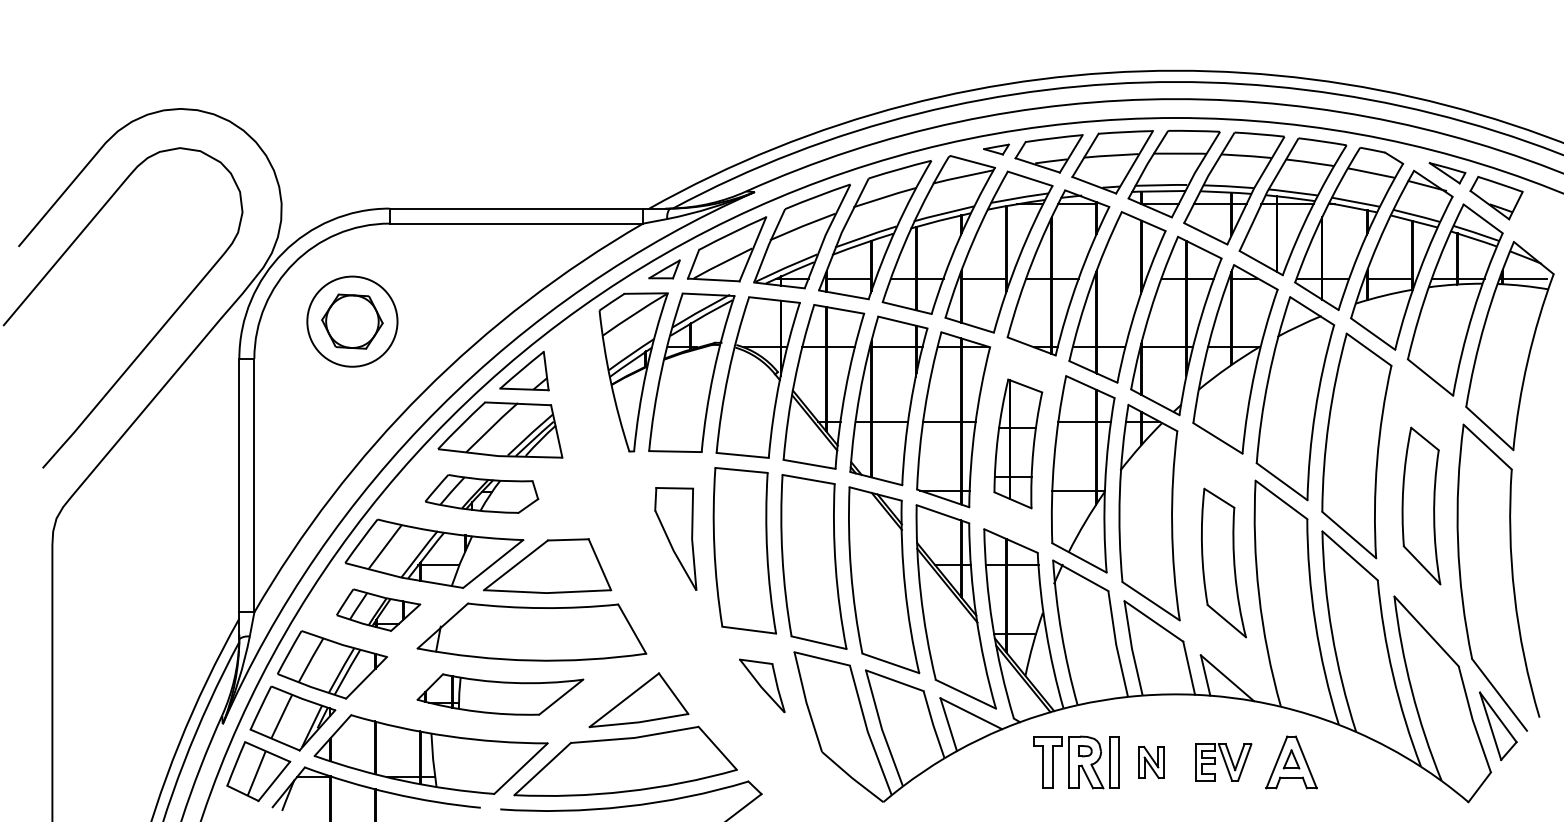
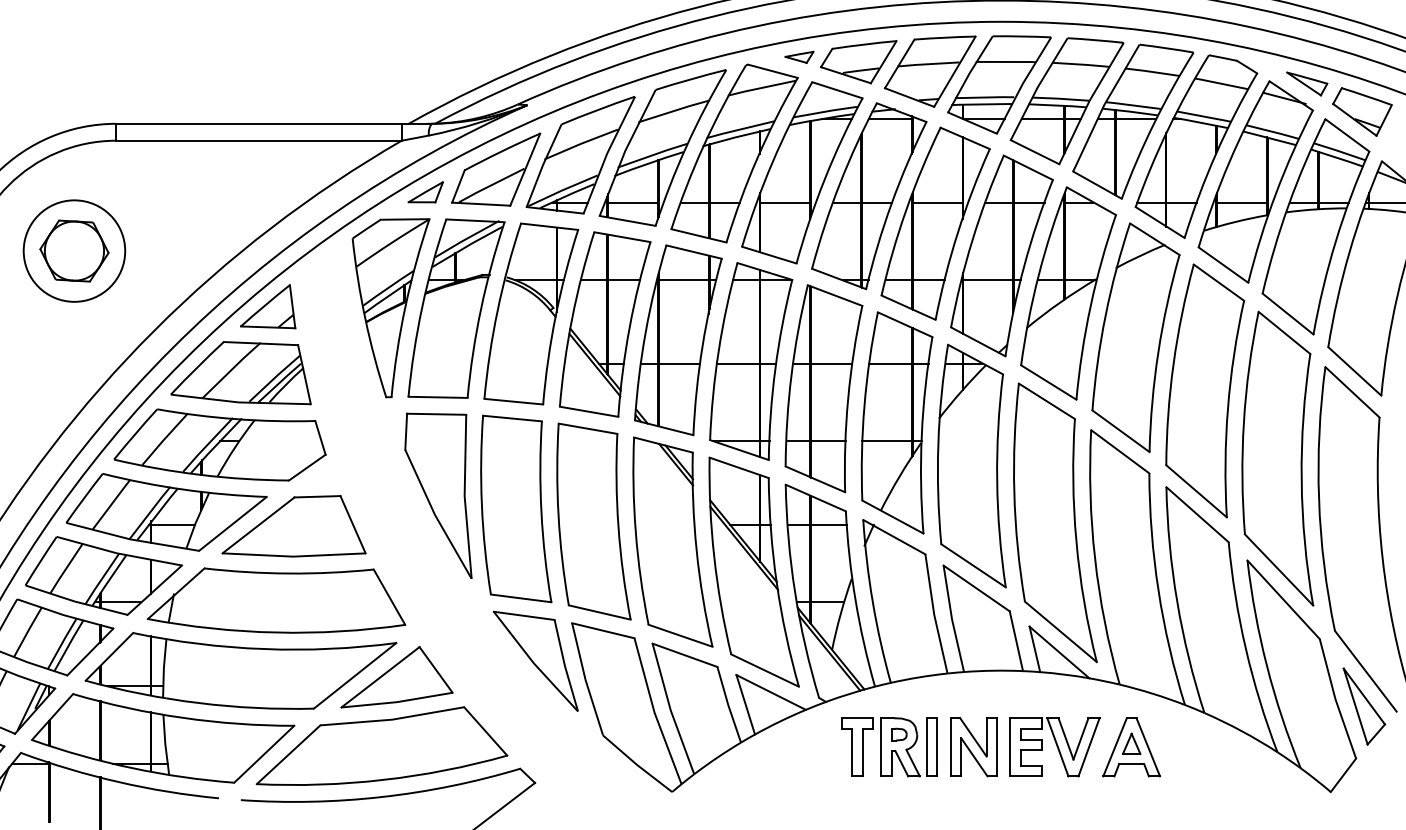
line: (1119, 278) -> (937, 202), added
part: (1018, 443) -> (824, 388), size x1.43
part: (481, 493) -> (219, 444), size x1.67
part: (1421, 505) -> (1277, 458), size x1.67
part: (675, 538) -> (438, 495), size x1.43
part: (1223, 562) -> (1055, 522), size x1.67
part: (378, 609) -> (103, 575), size x1.67
part: (762, 685) -> (536, 660), size x1.67
part: (500, 694) -> (241, 670), size x1.67
part: (1151, 762) -> (973, 747), size x1.67
part: (1223, 762) -> (1055, 747), size x1.43

